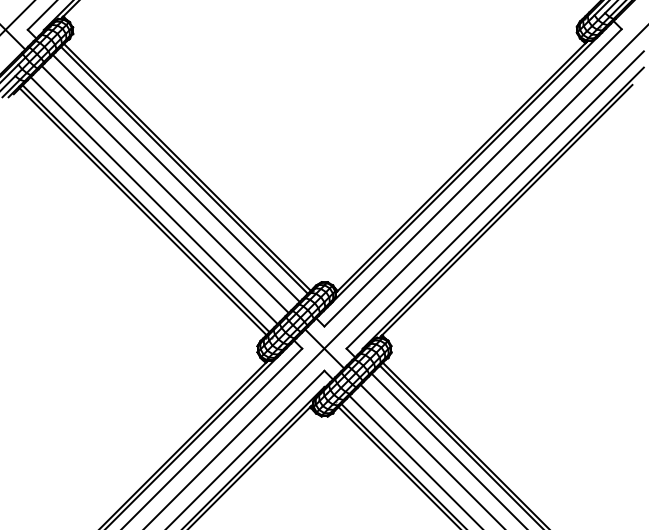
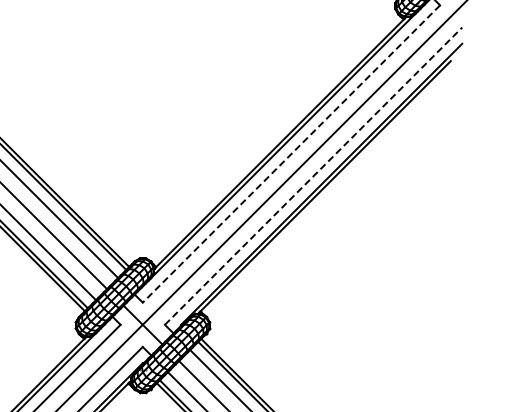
line: (472, 178) -> (290, 154), solid -> dashed
line: (495, 199) -> (313, 175), solid -> dashed

